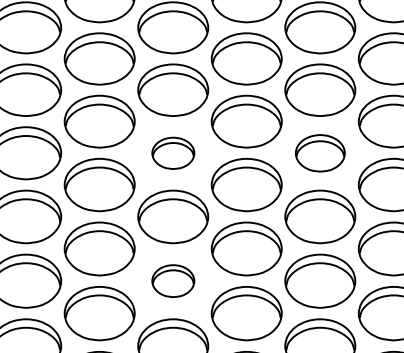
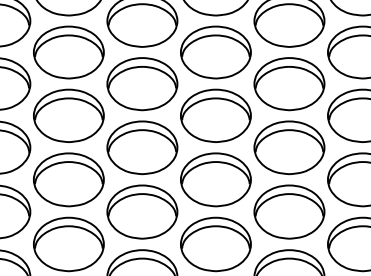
part: (173, 153) -> (142, 84), size x1.67
part: (320, 153) -> (289, 84), size x1.43
part: (173, 280) -> (142, 211), size x1.67

